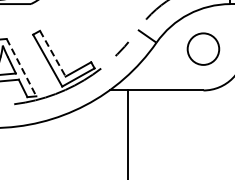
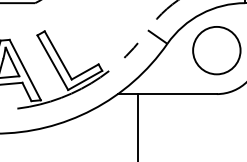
circle: (202, 48) -> (215, 49), size x1.43
line: (53, 54) -> (58, 56), dashed -> solid
line: (21, 68) -> (25, 70), dashed -> solid

